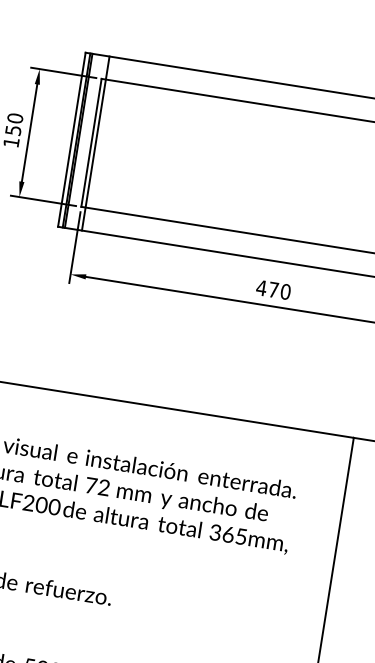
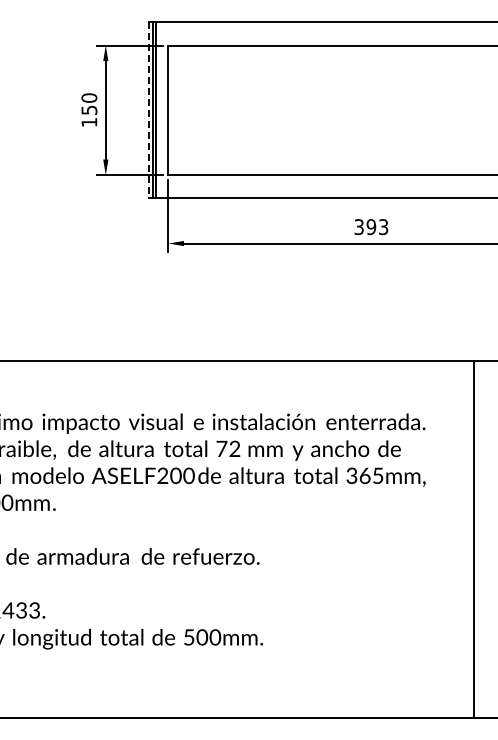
line: (71, 139) -> (148, 110), solid -> dashed
line: (95, 143) -> (172, 110), removed
text: (273, 290) -> (371, 227), 470 -> 393

